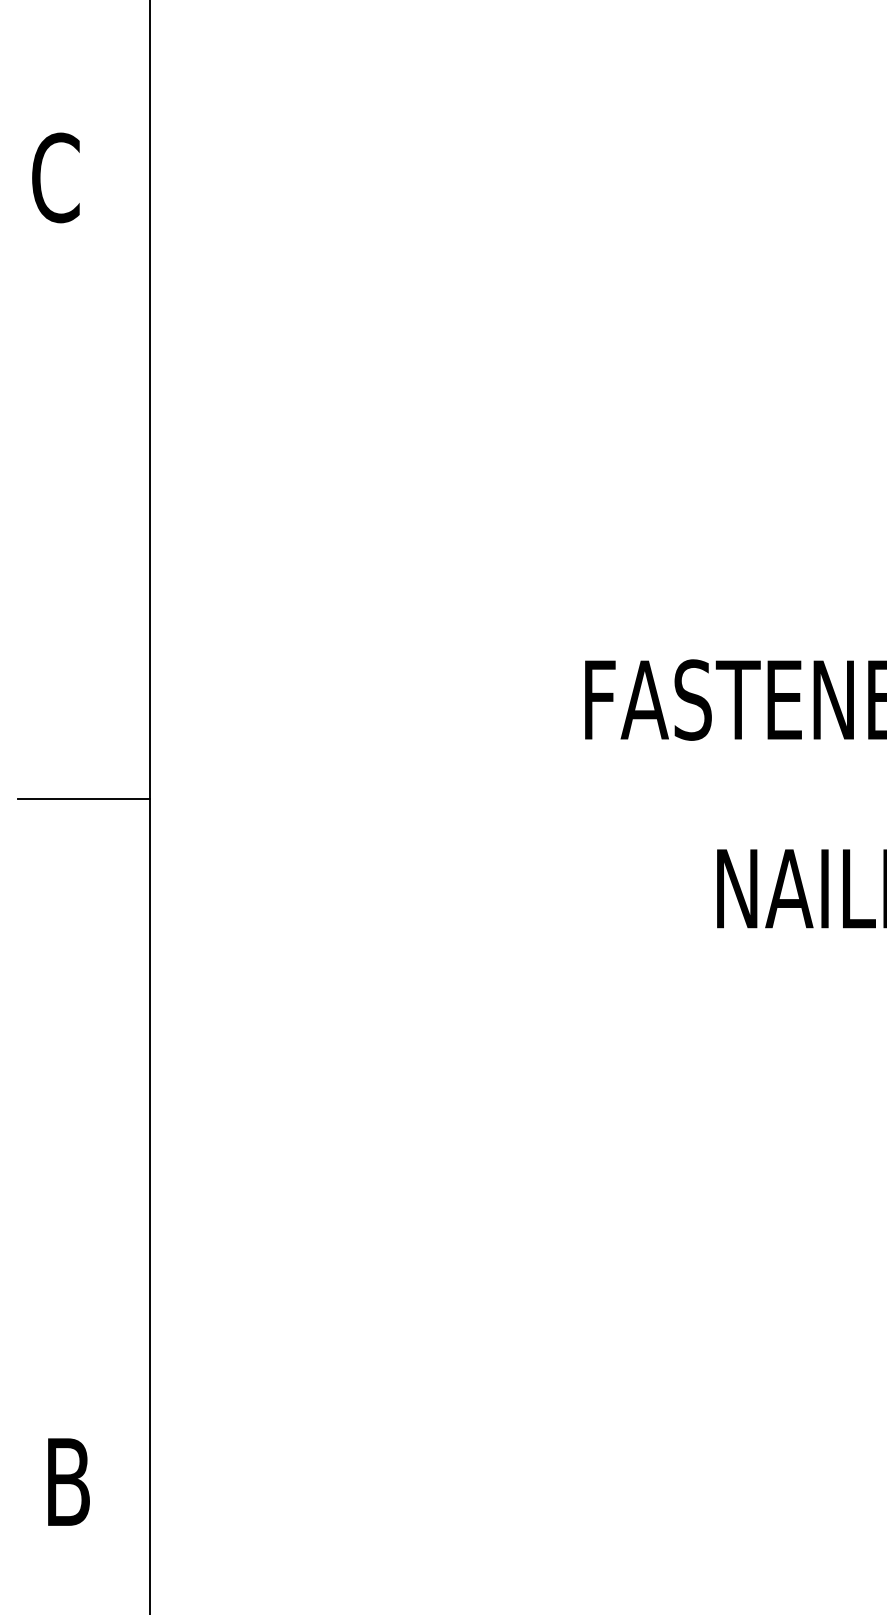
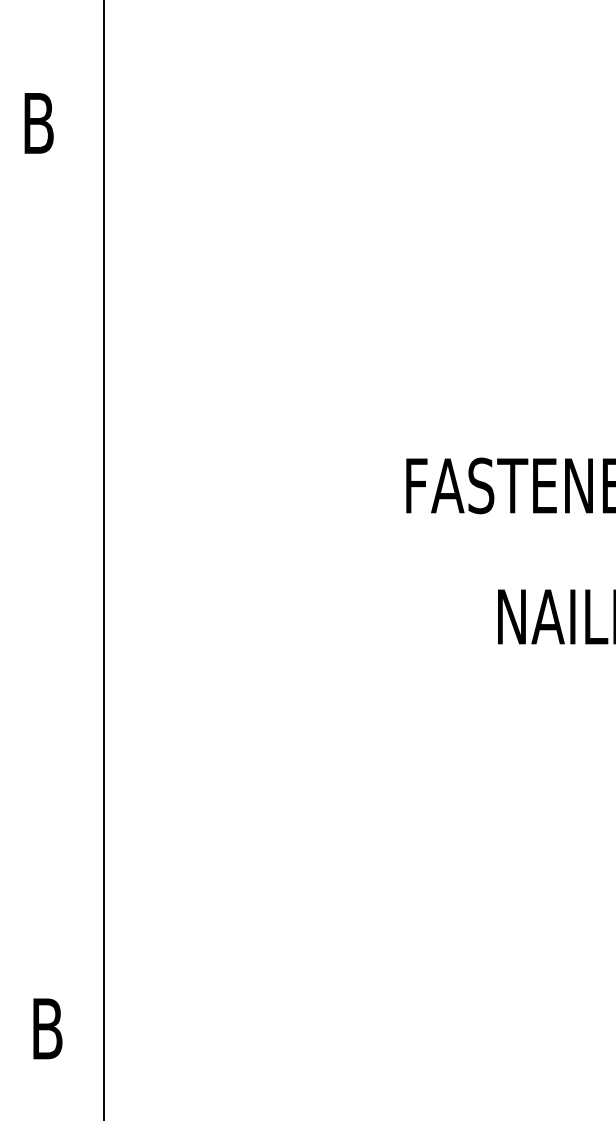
text: (55, 178) -> (38, 123), C -> B
line: (84, 798) -> (58, 554), removed

